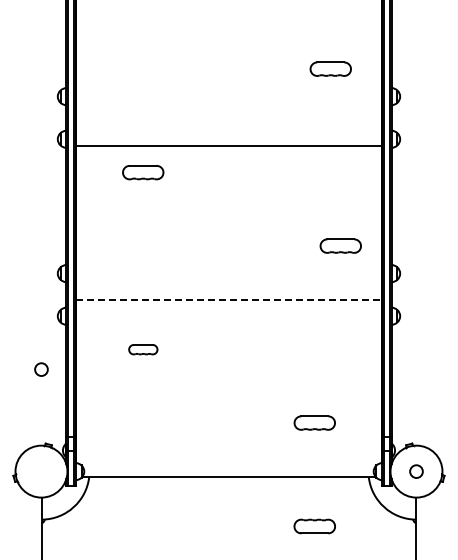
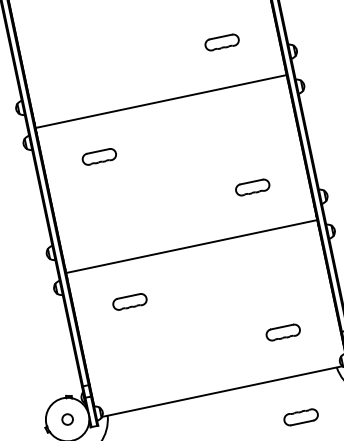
part: (330, 68) -> (221, 42), moved
line: (228, 146) -> (160, 101), moved
part: (340, 245) -> (252, 187), moved
line: (229, 300) -> (192, 246), dashed -> solid
part: (143, 349) -> (130, 301), size x1.43
circle: (41, 369) -> (67, 419), moved

